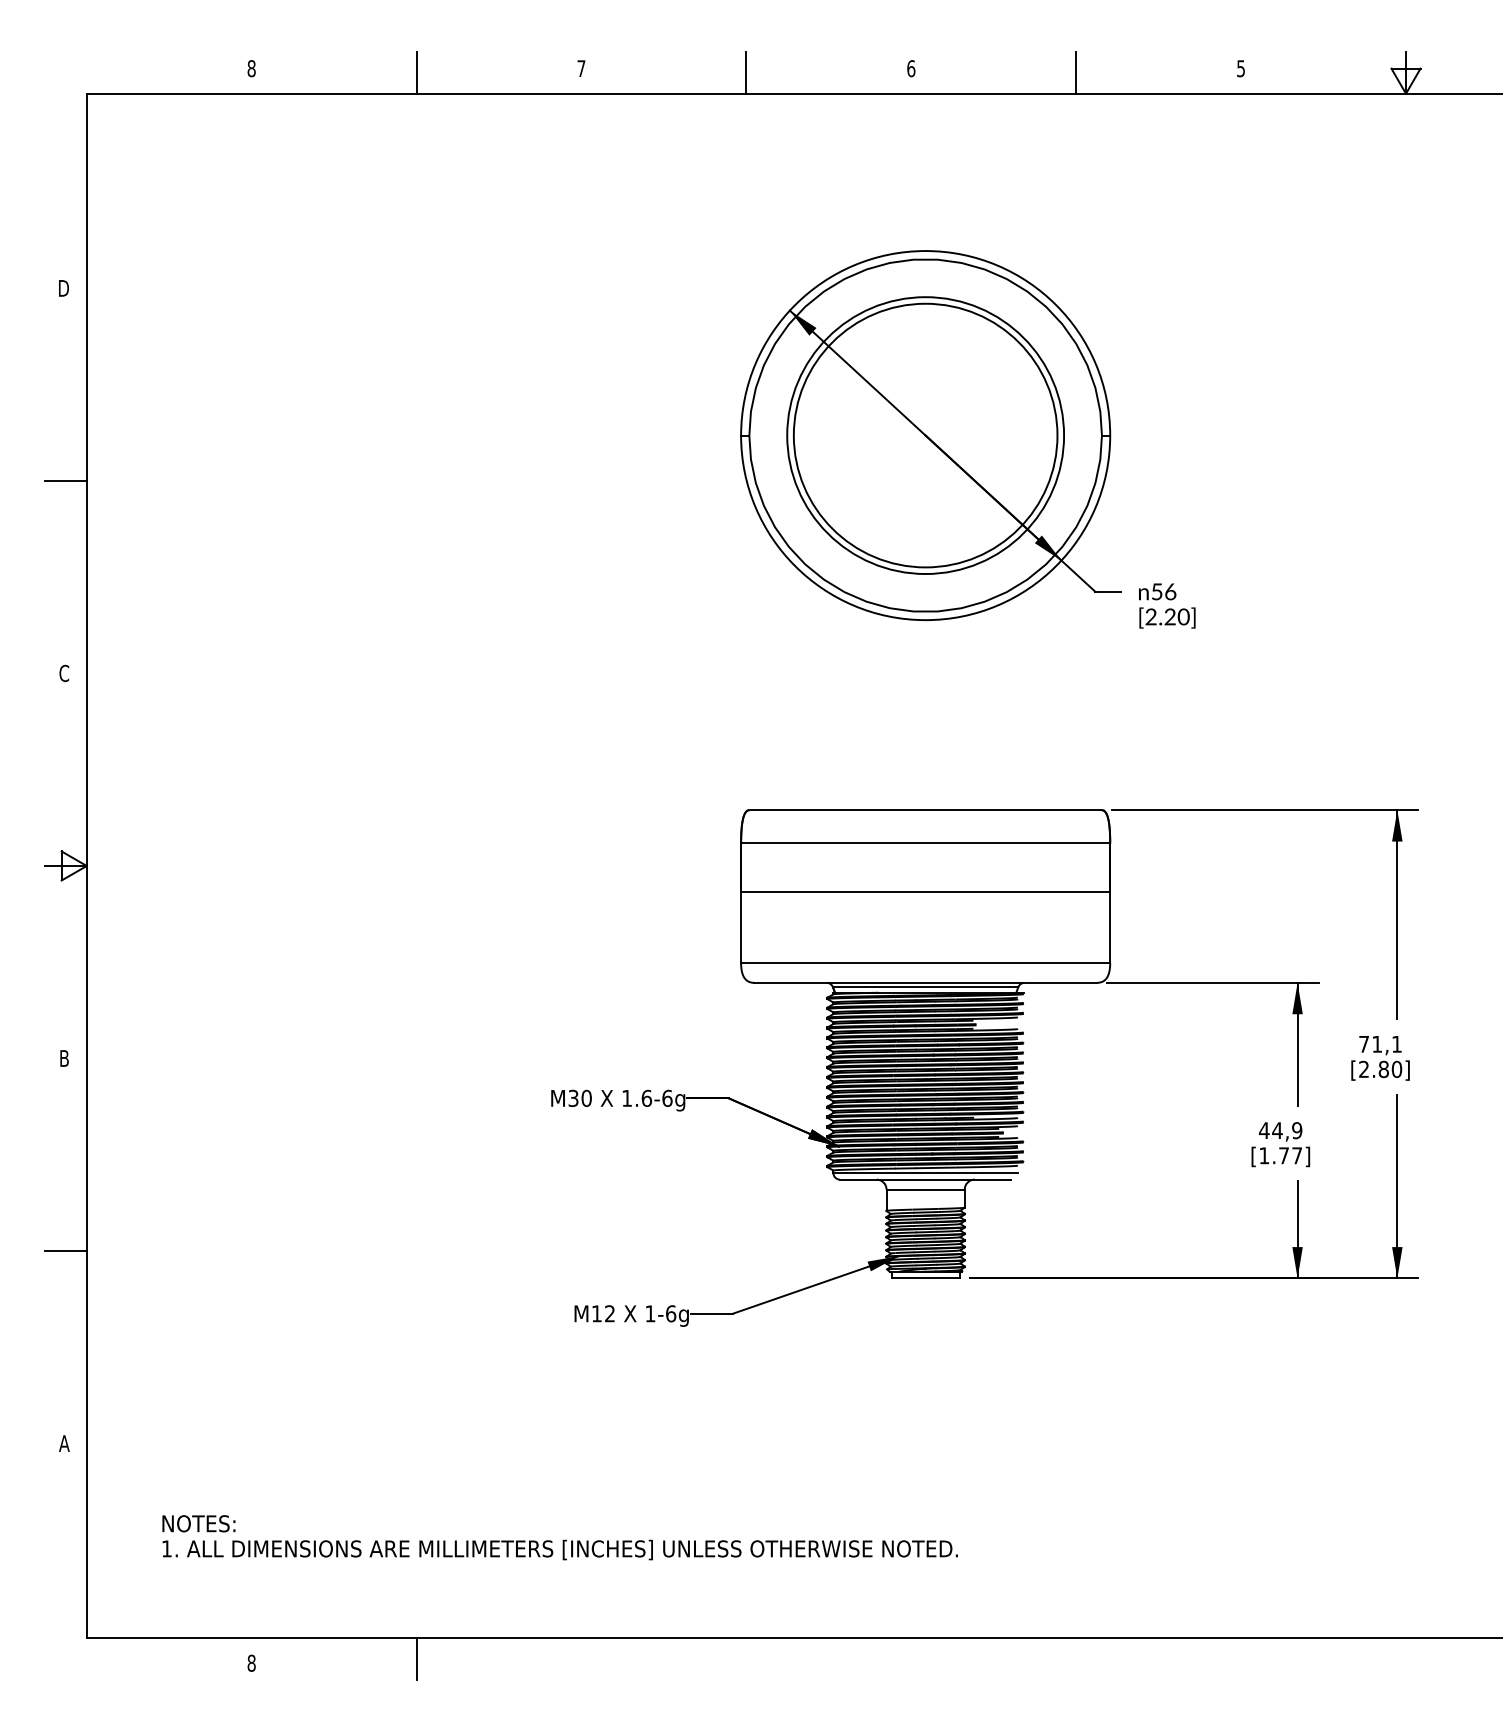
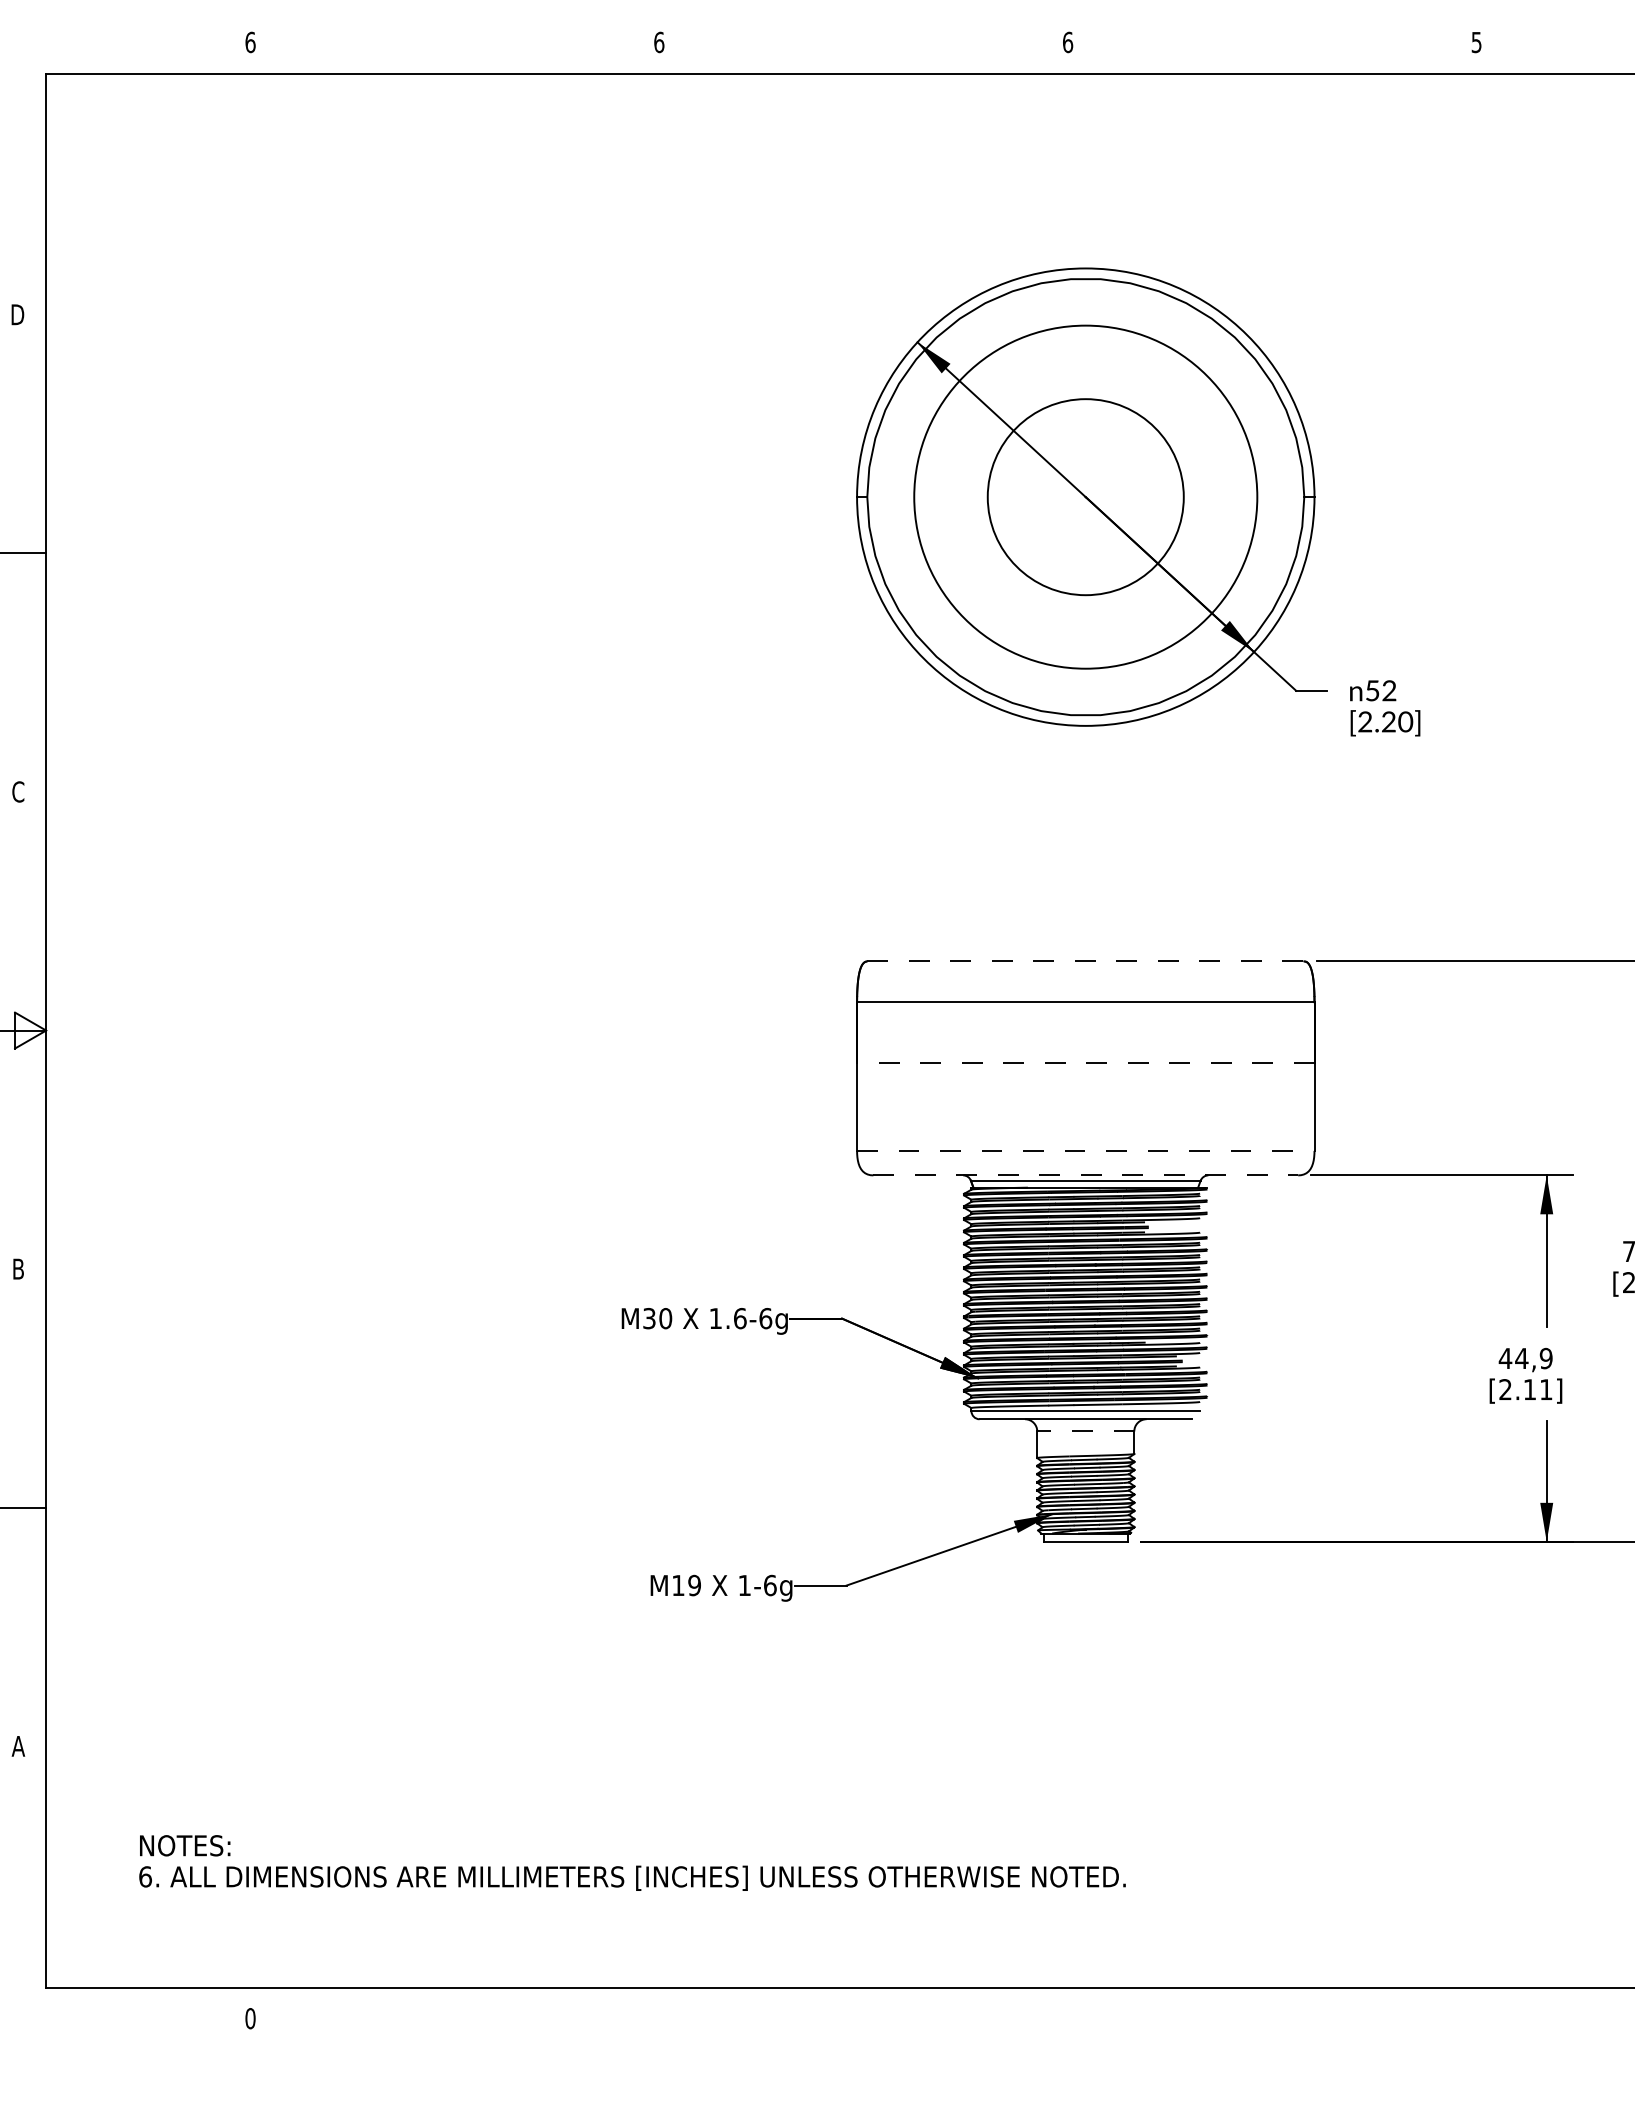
text: (251, 68) -> (250, 42), 8 -> 6
text: (581, 68) -> (659, 42), 7 -> 6
line: (416, 72) -> (454, 47), removed
line: (746, 72) -> (863, 47), removed
line: (1076, 72) -> (1272, 47), removed
circle: (925, 435) -> (1085, 497), size x0.6
text: (1170, 591) -> (1389, 690), 56 -> 52
line: (926, 810) -> (1086, 961), solid -> dashed
line: (925, 892) -> (1085, 1063), solid -> dashed
line: (925, 963) -> (1085, 1151), solid -> dashed
line: (926, 982) -> (1086, 1174), solid -> dashed
text: (1280, 1155) -> (1525, 1389), [1.77] -> [2.11]
line: (925, 1189) -> (1085, 1431), solid -> dashed
text: (609, 1313) -> (693, 1585), M12 -> M19
text: (166, 1548) -> (144, 1876), 1. -> 6.
line: (416, 1659) -> (454, 2013), removed
text: (251, 1663) -> (250, 2018), 8 -> 0

